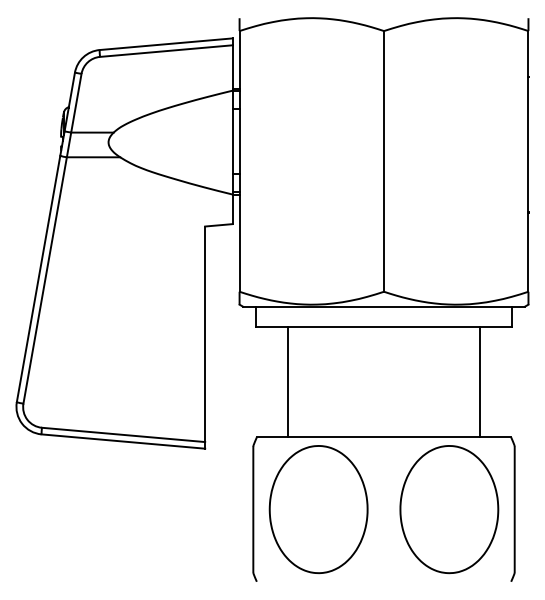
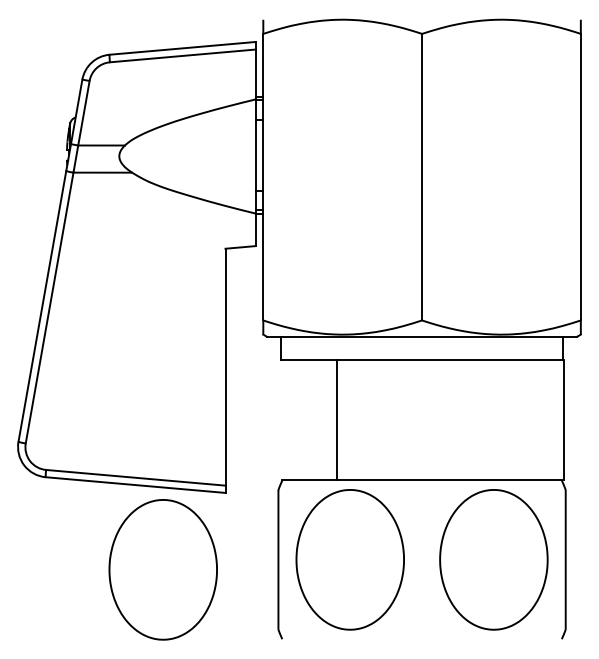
line: (287, 381) -> (336, 419), moved
line: (479, 381) -> (564, 419), moved
part: (147, 518) -> (162, 569), added

